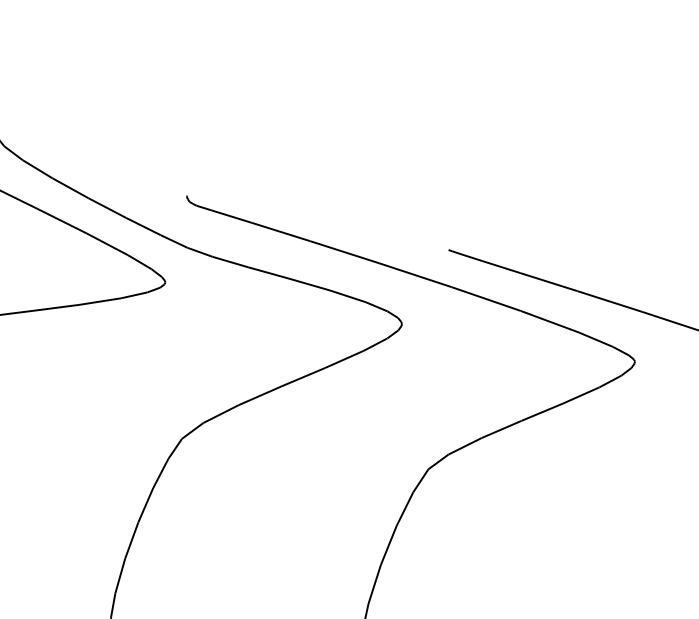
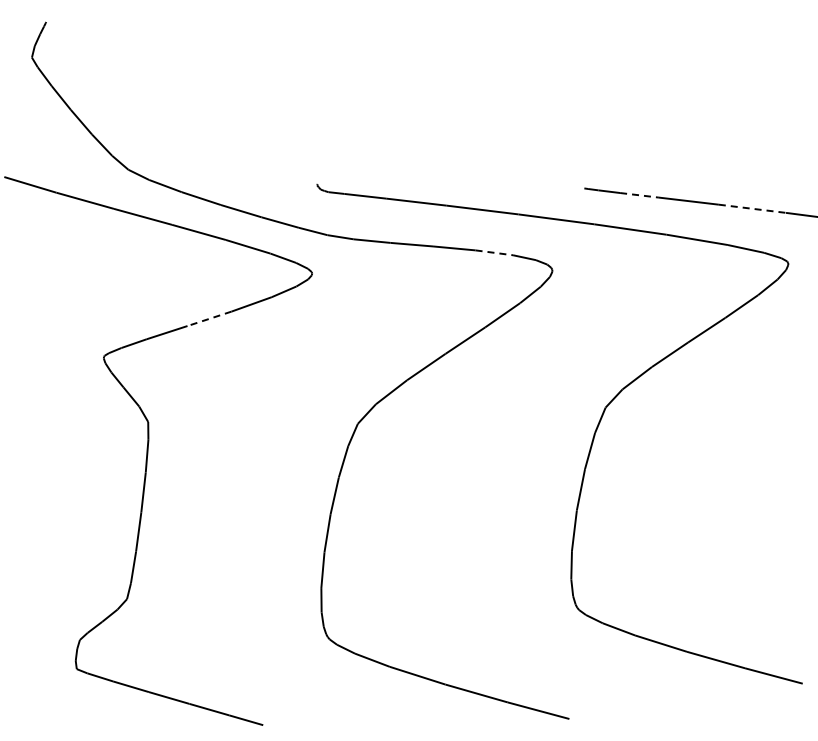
line: (501, 267) -> (639, 195), solid -> dashed
line: (348, 296) -> (494, 252), solid -> dashed
line: (610, 301) -> (752, 208), solid -> dashed
line: (56, 307) -> (209, 318), solid -> dashed

